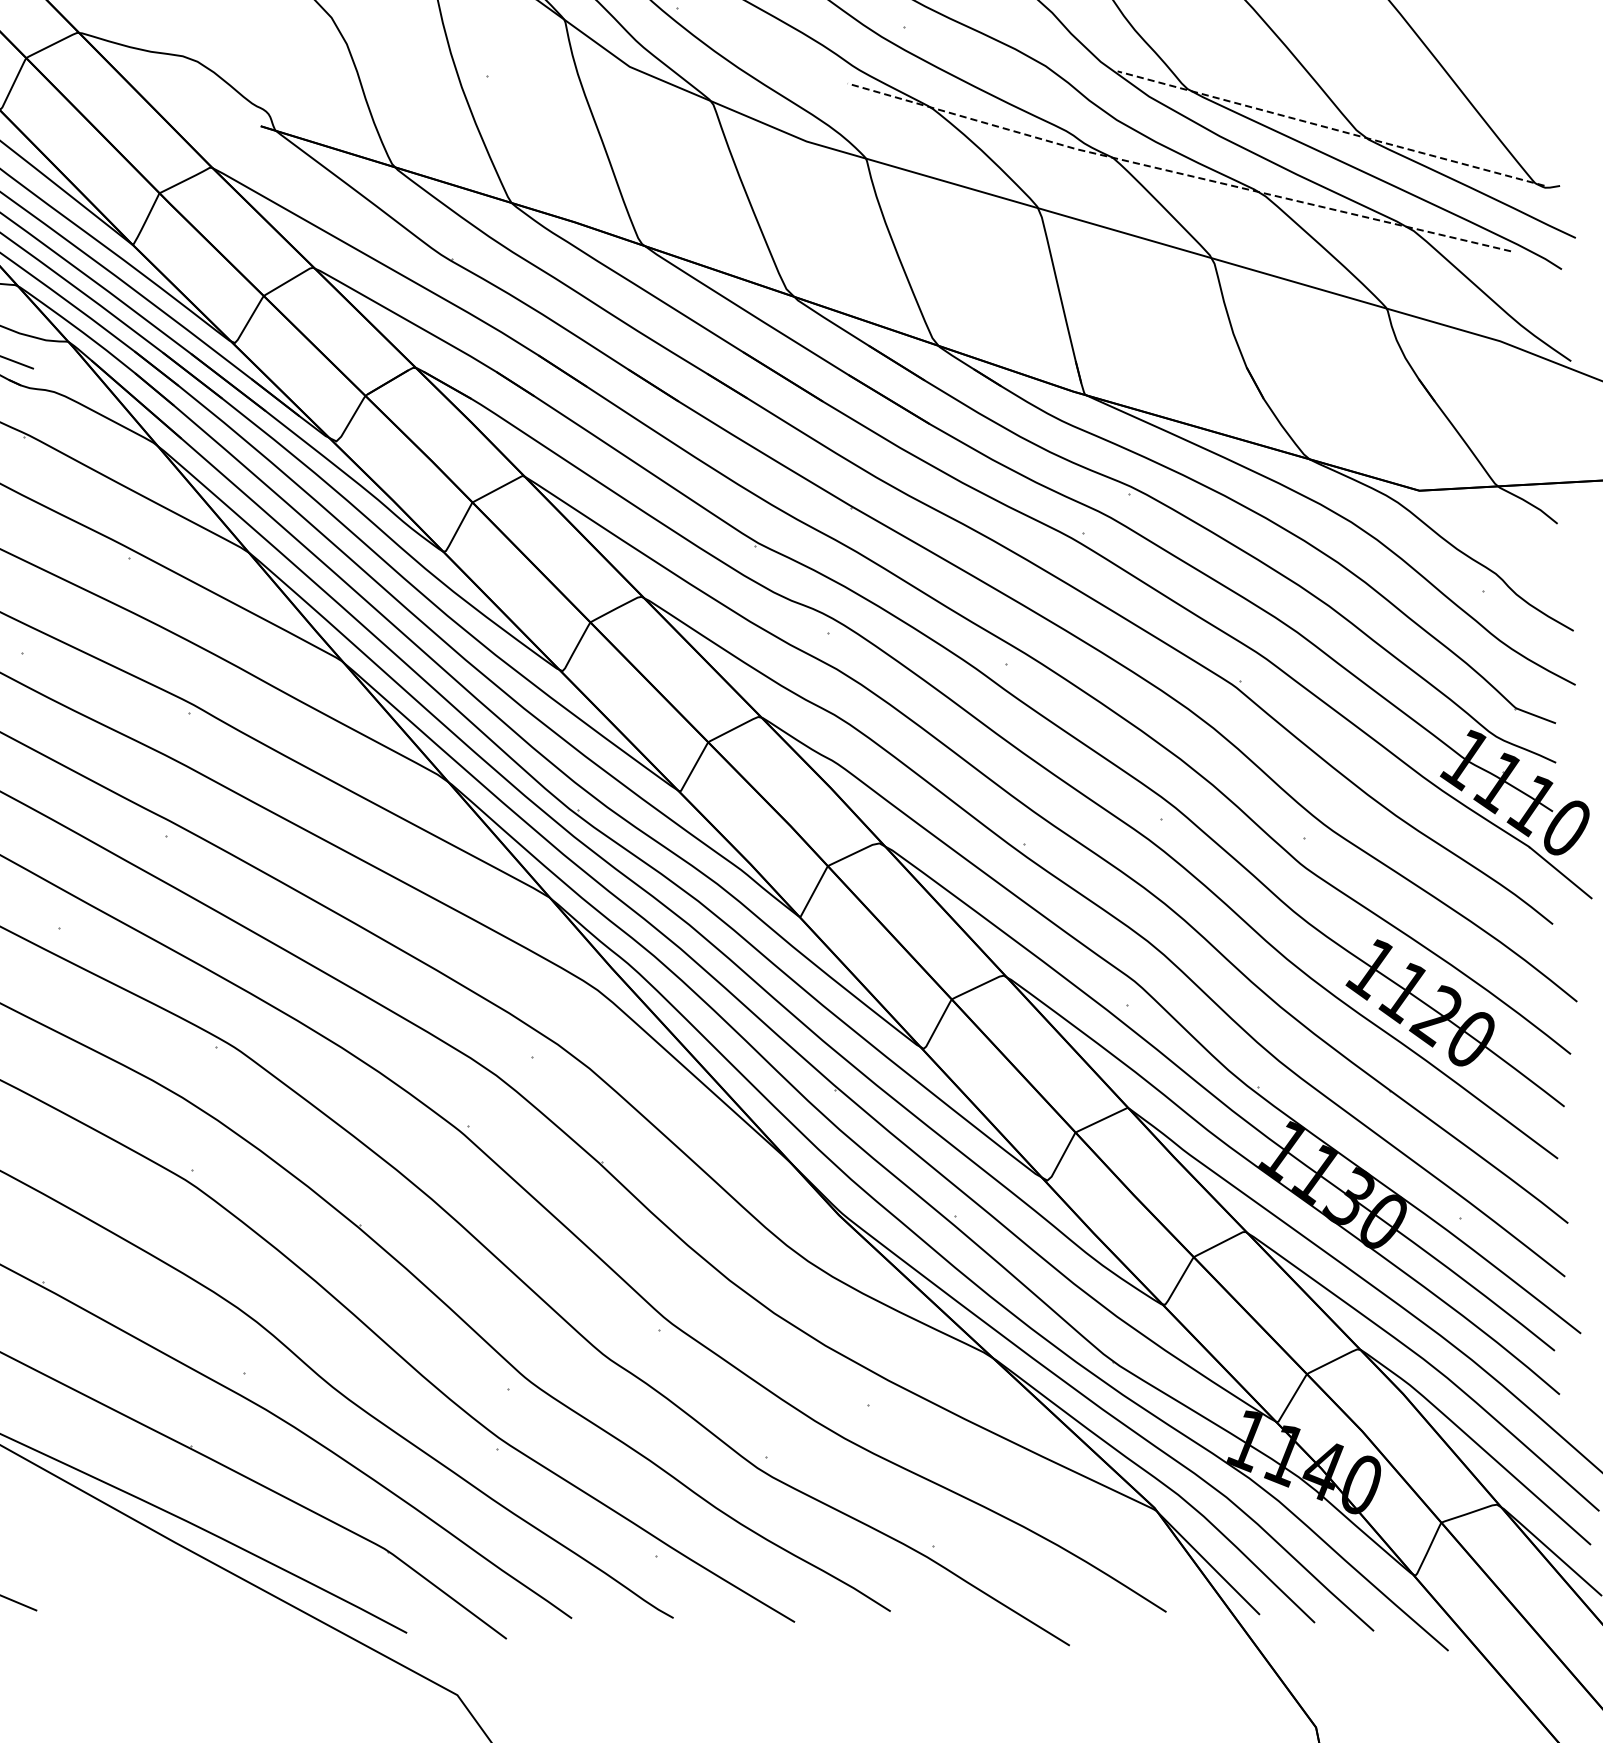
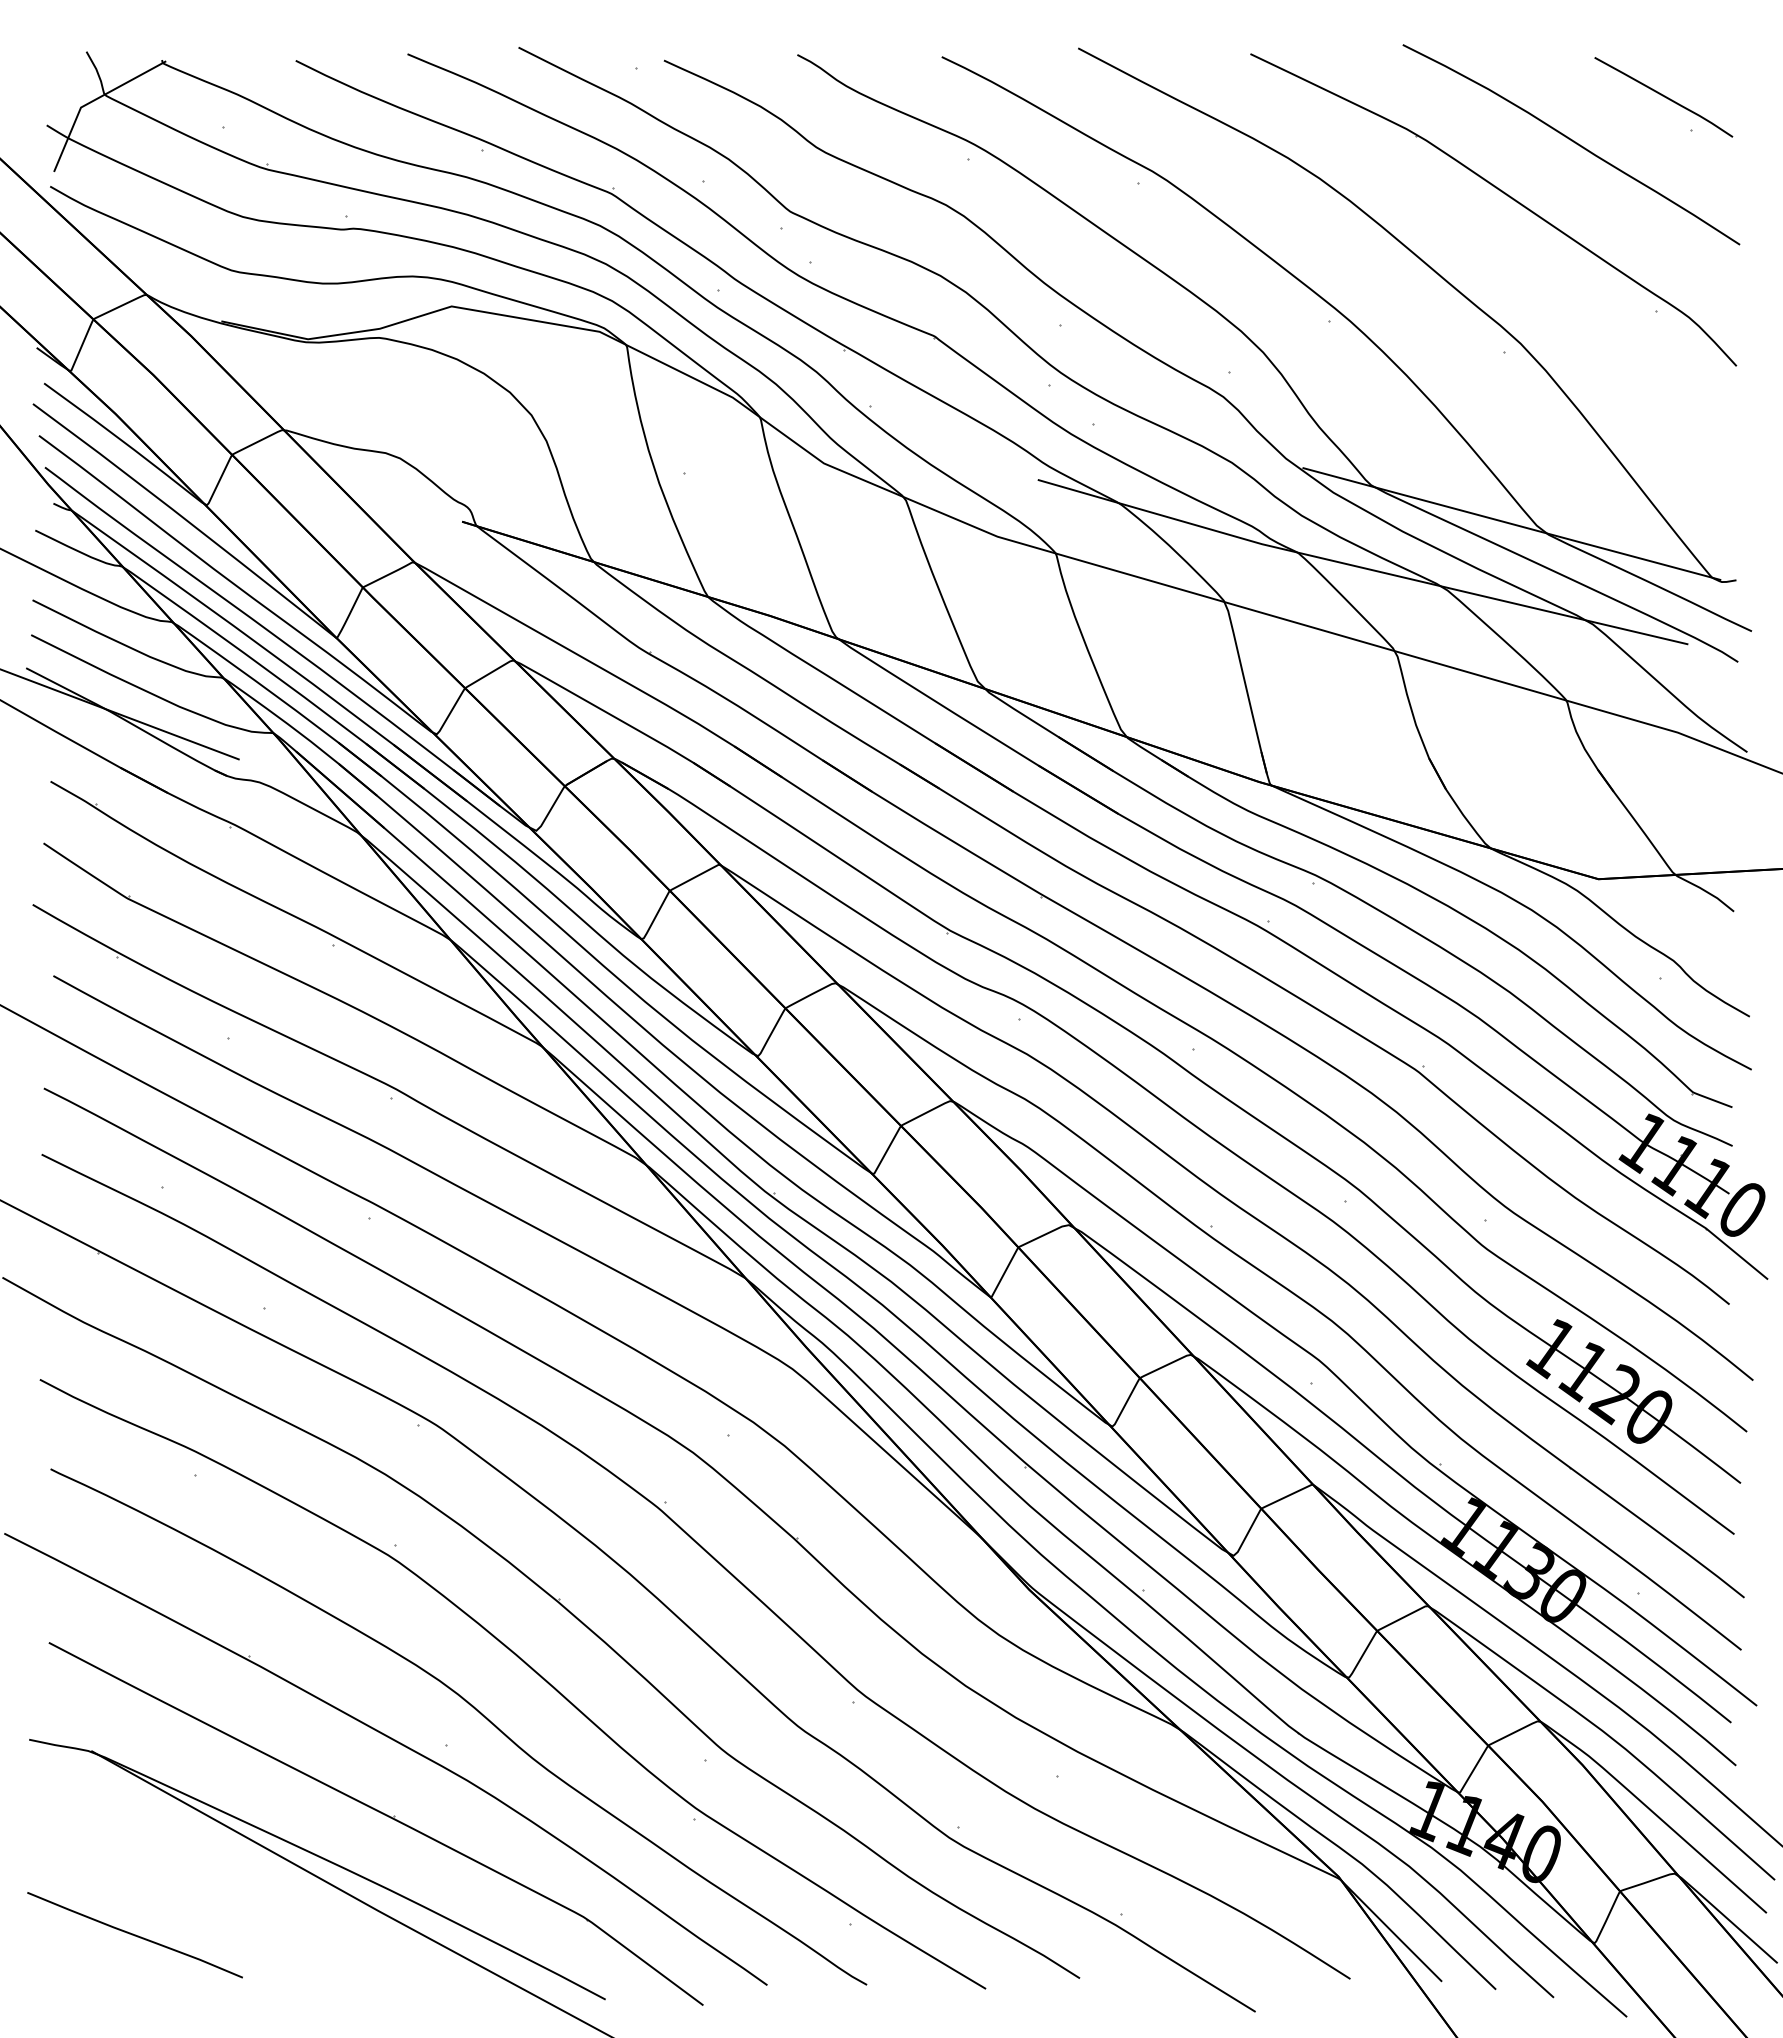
line: (1330, 129) -> (1511, 524), dashed -> solid
line: (1176, 172) -> (1360, 567), dashed -> solid

